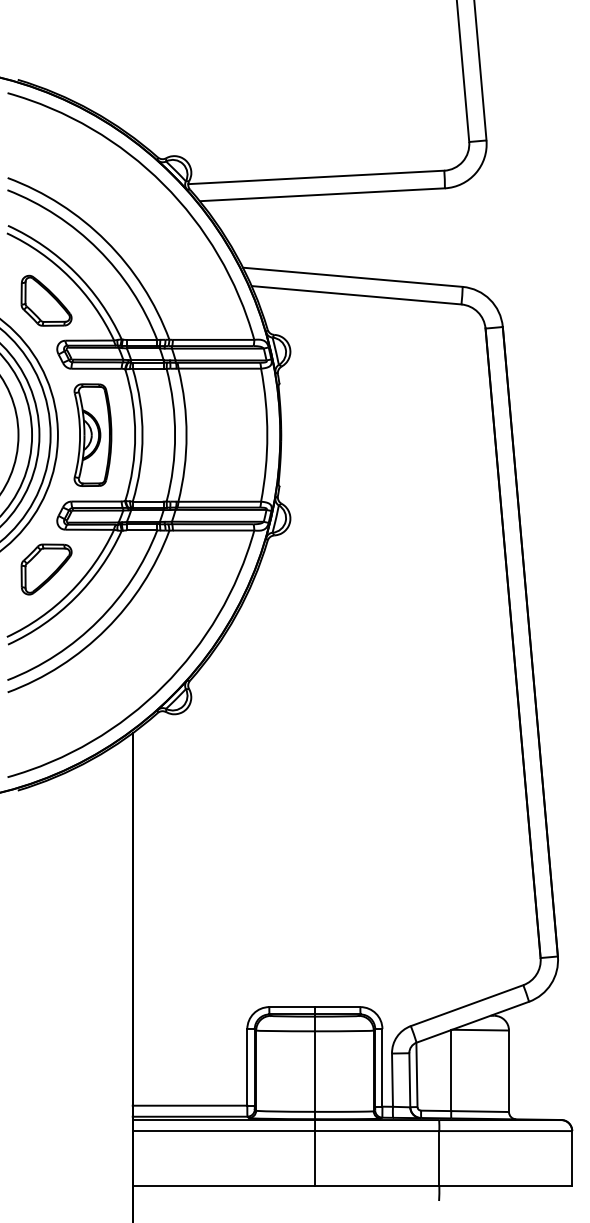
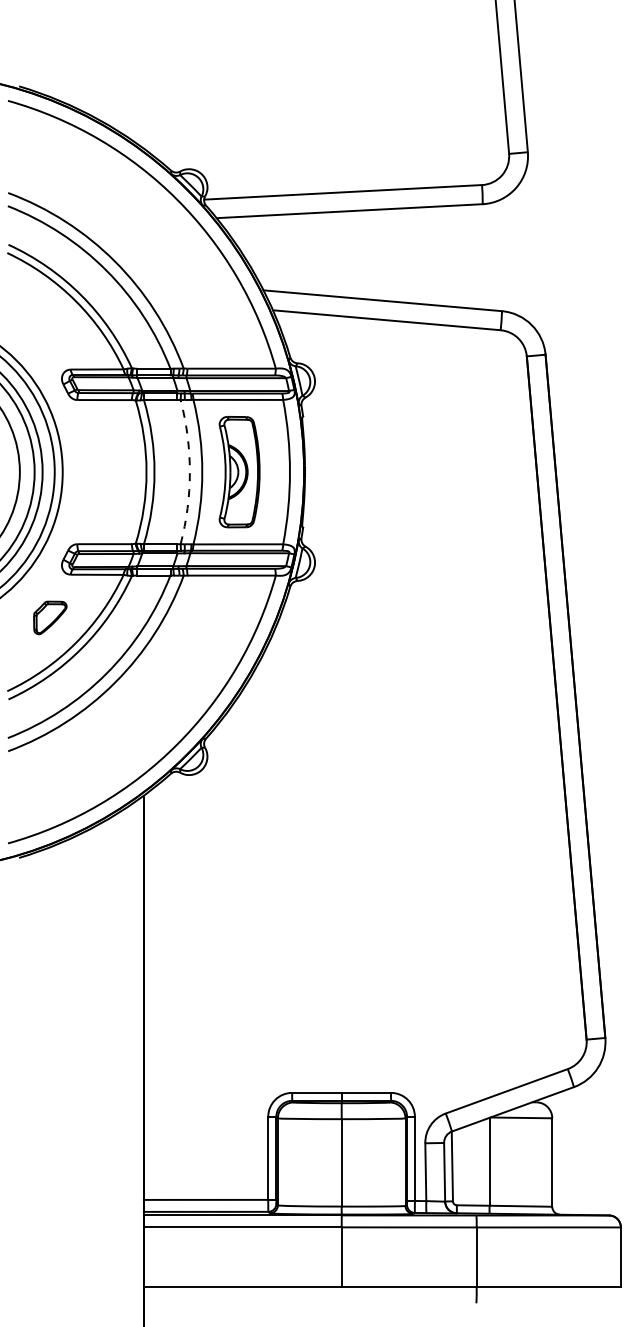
part: (46, 300) -> (50, 325), removed
part: (92, 434) -> (239, 471), moved
arc: (175, 435) -> (190, 472), solid -> dashed
part: (46, 569) -> (50, 617), size x0.6

